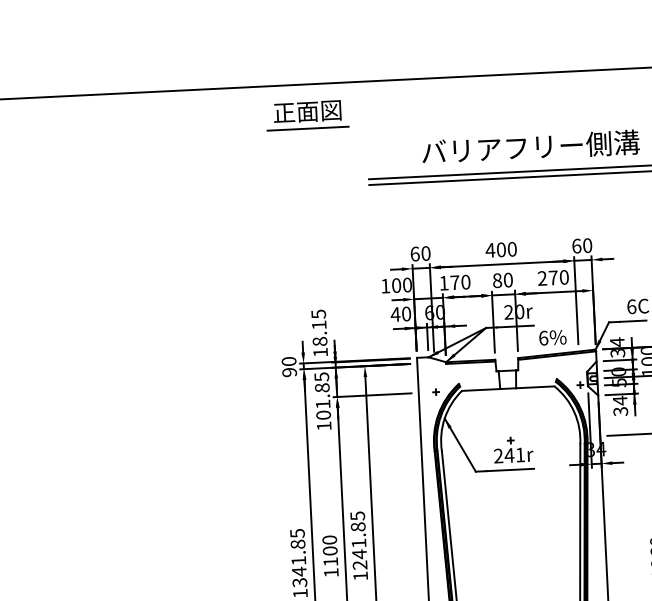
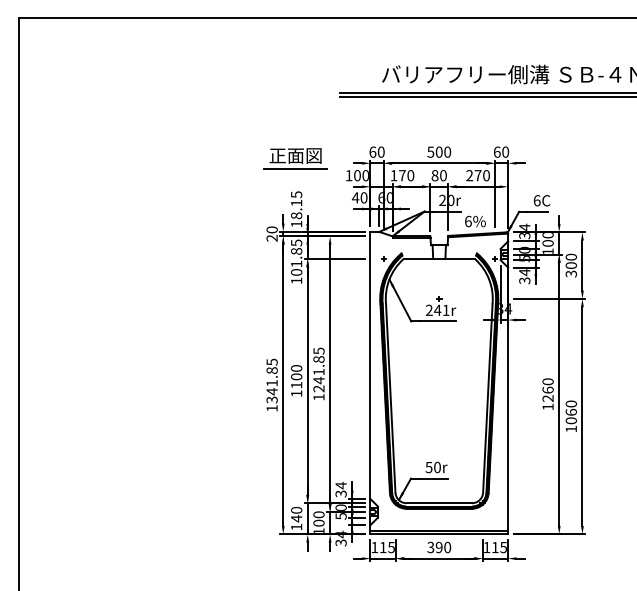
part: (307, 115) -> (295, 158), moved
text: (489, 249) -> (430, 151), 400 -> 500
text: (290, 372) -> (272, 238), 90 -> 20

